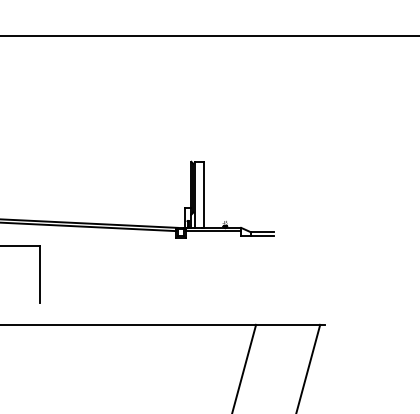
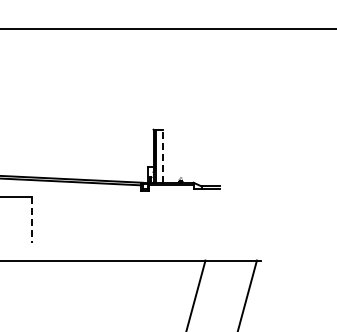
line: (203, 193) -> (163, 155), solid -> dashed
line: (39, 274) -> (31, 220), solid -> dashed

